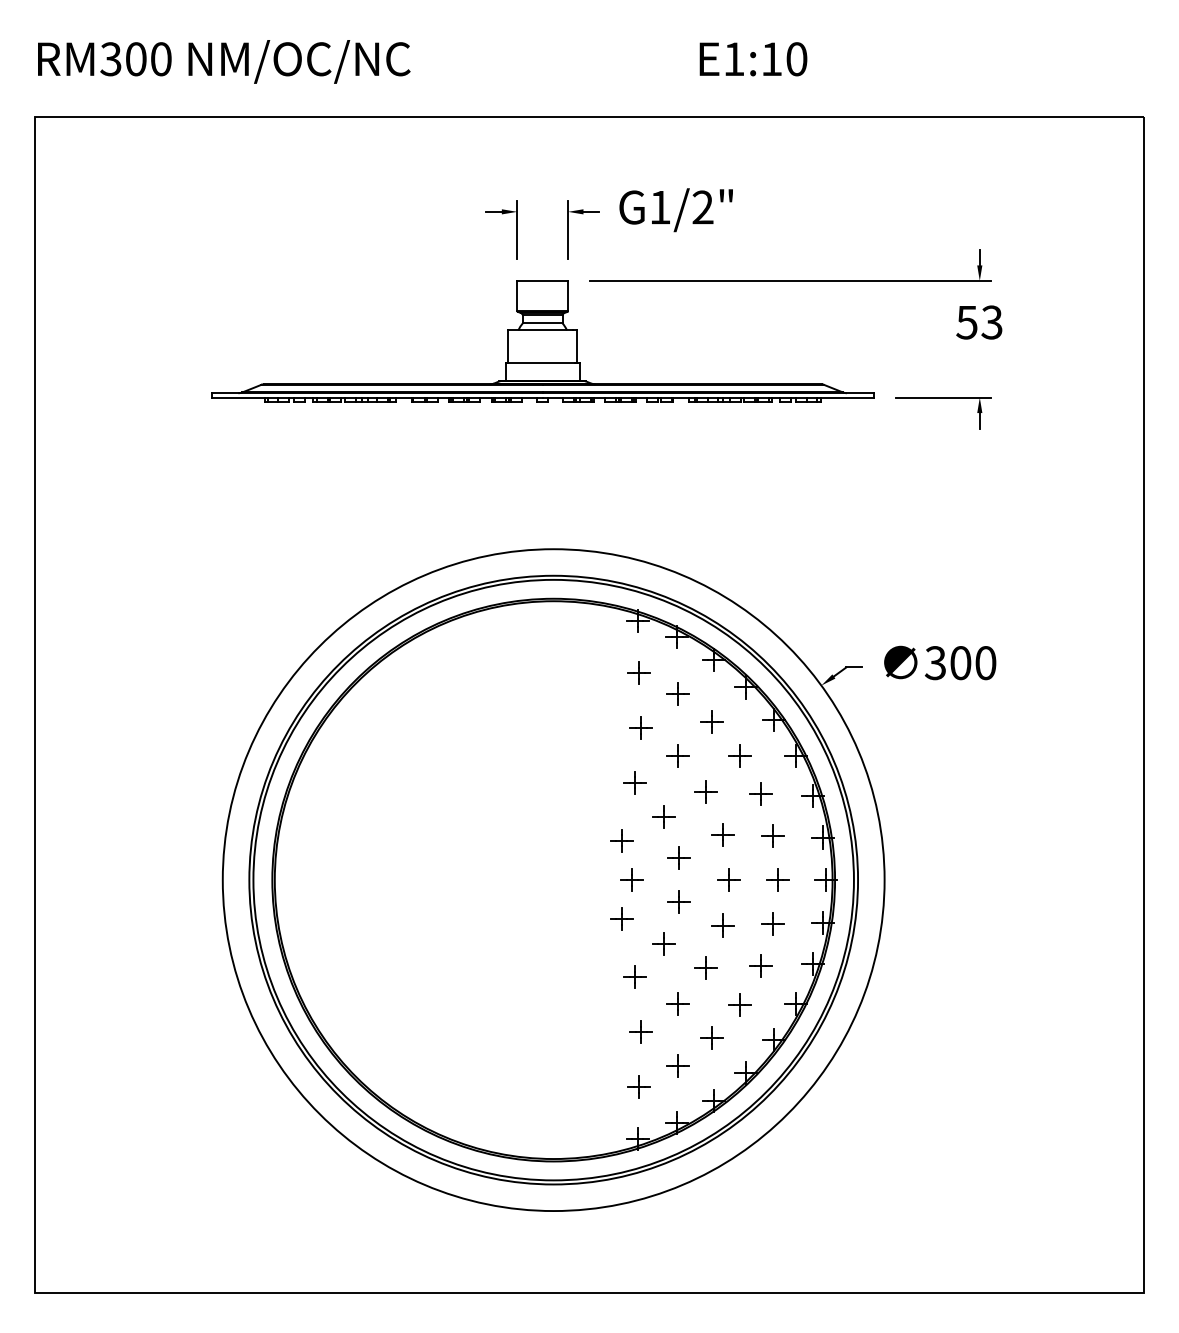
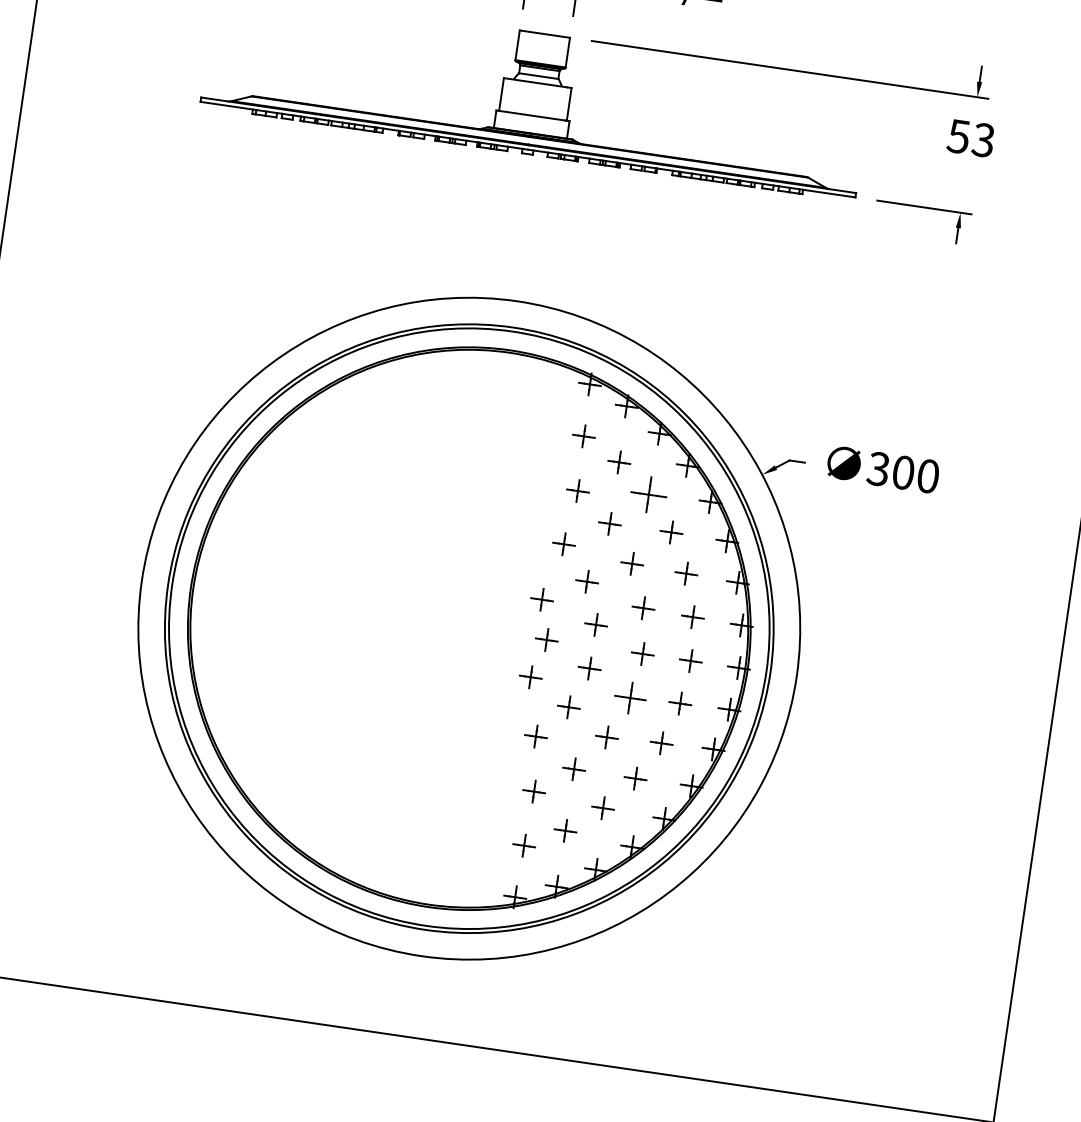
part: (711, 721) -> (648, 494), size x1.6
part: (722, 925) -> (629, 697), size x1.4

